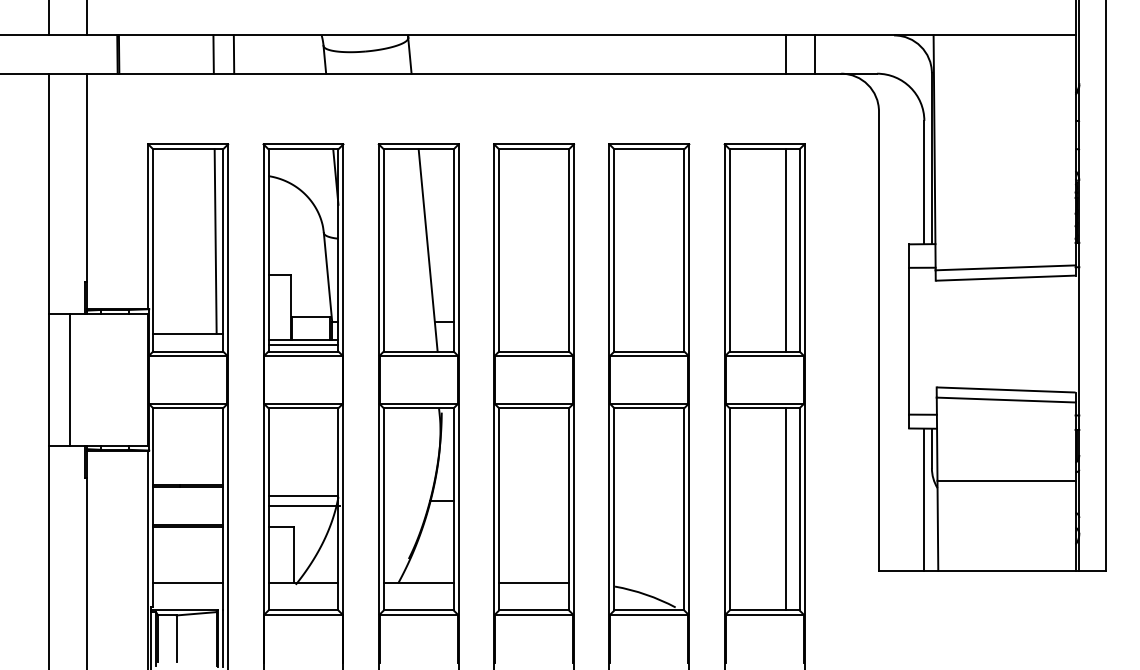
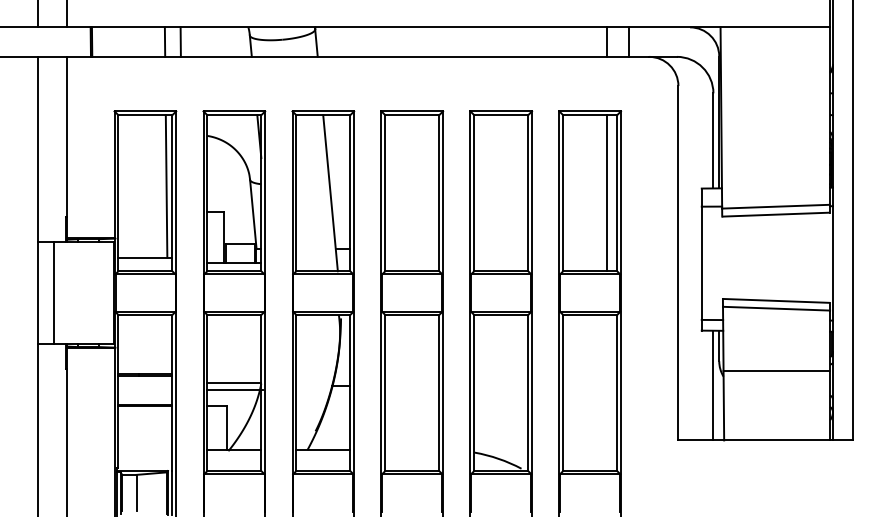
line: (303, 345) -> (234, 266), removed
line: (786, 509) -> (607, 393), removed
line: (188, 583) -> (145, 450), removed
line: (534, 583) -> (412, 450), removed

